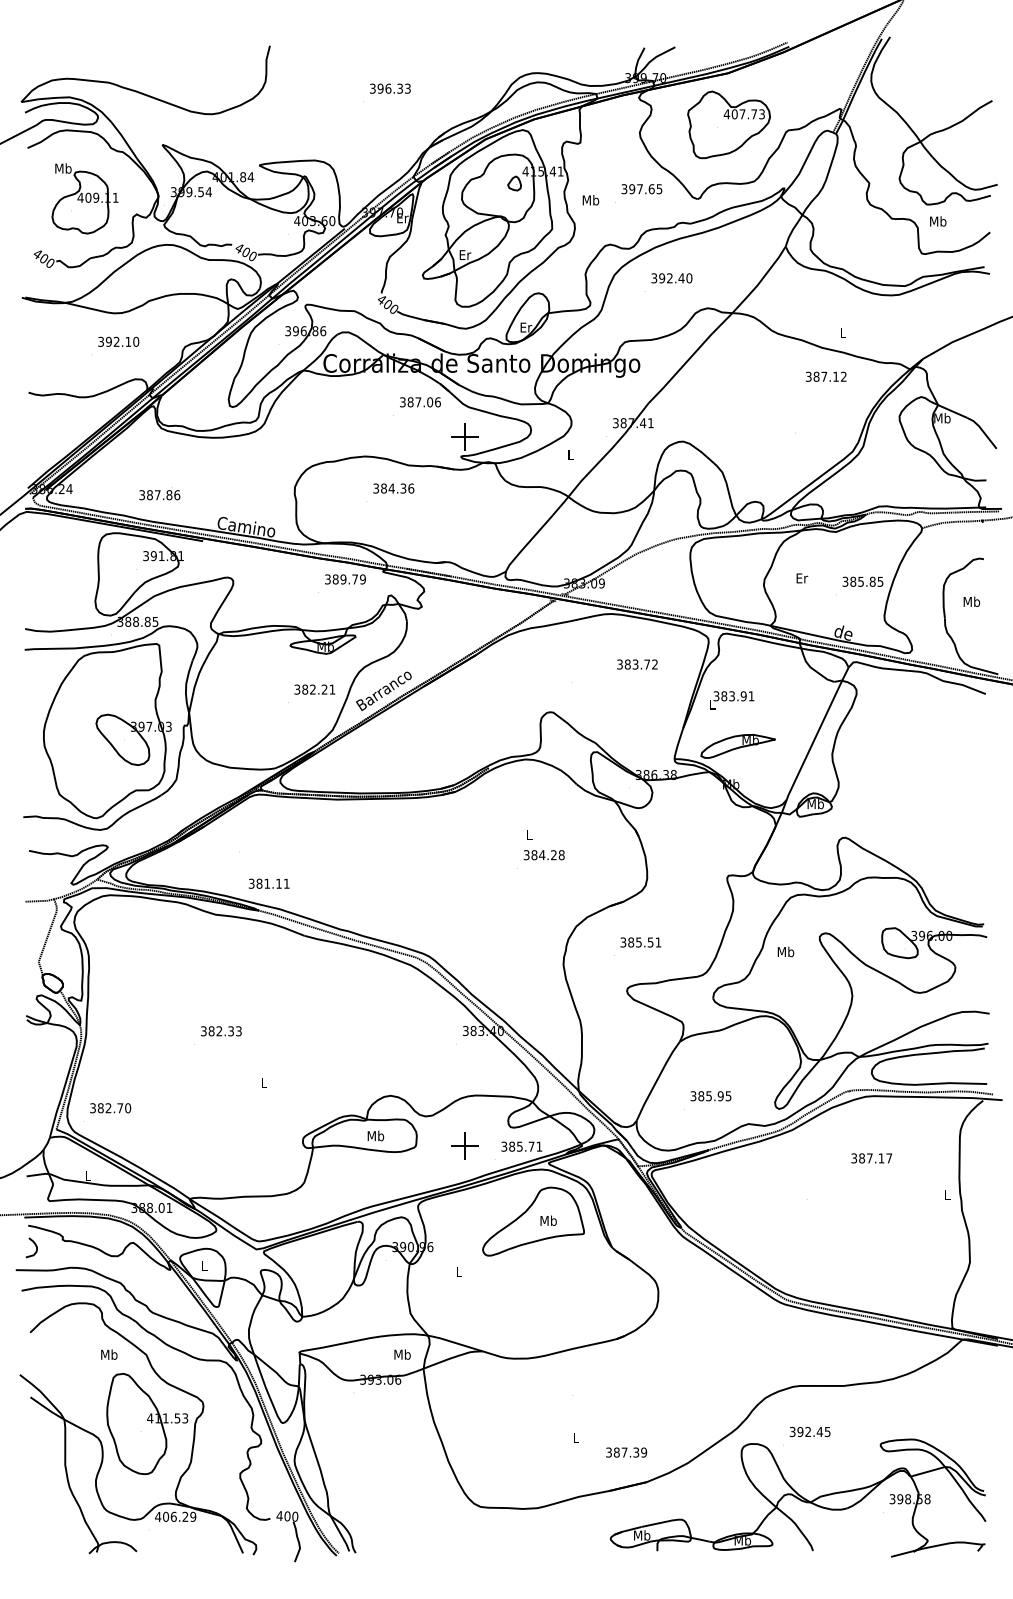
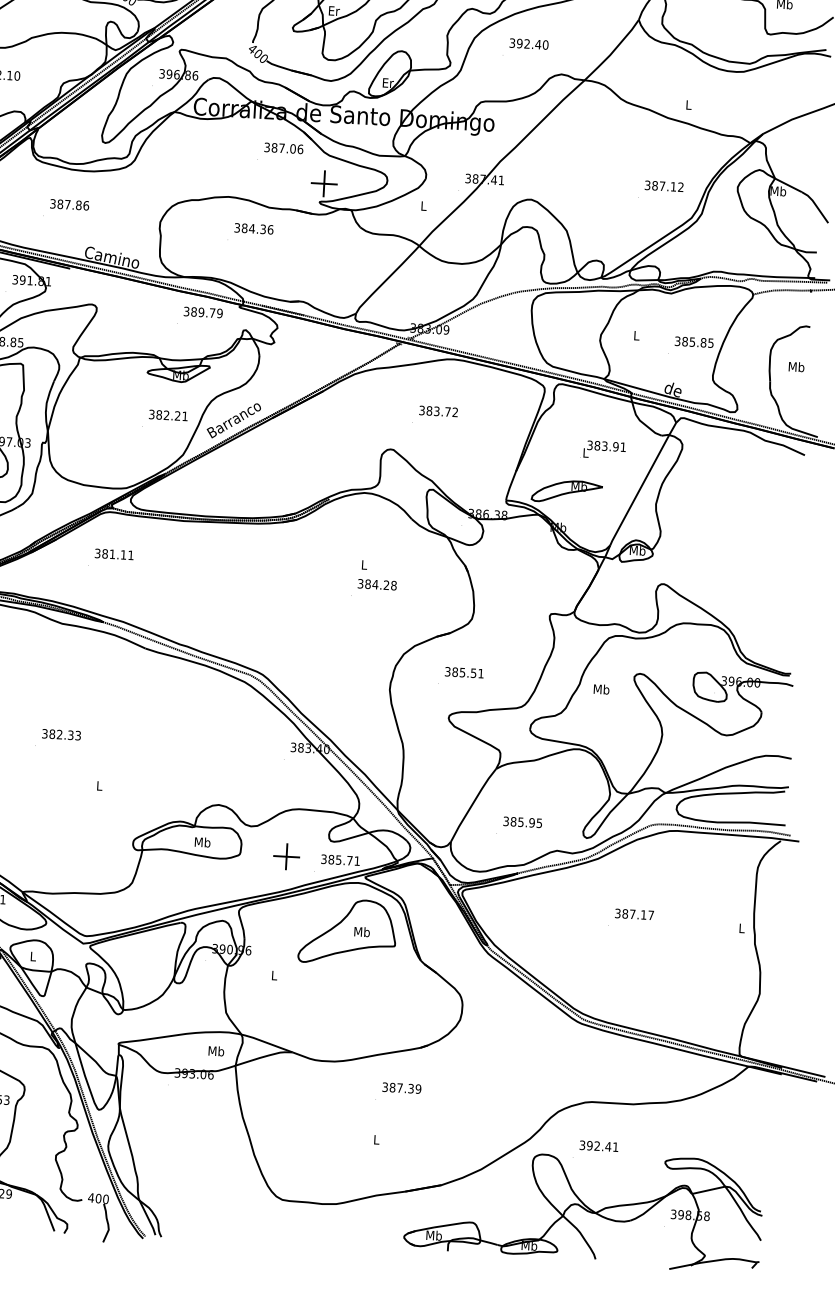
text: (826, 376) -> (664, 186), moved
text: (159, 495) -> (69, 205), moved
text: (802, 578) -> (637, 335), Er -> L
text: (637, 664) -> (438, 411), moved
text: (730, 700) -> (603, 450), moved
text: (268, 883) -> (113, 554), moved
text: (871, 1158) -> (634, 914), moved
text: (827, 1432) -> (615, 1147), 392.45 -> 392.41
text: (626, 1452) -> (401, 1088), moved

